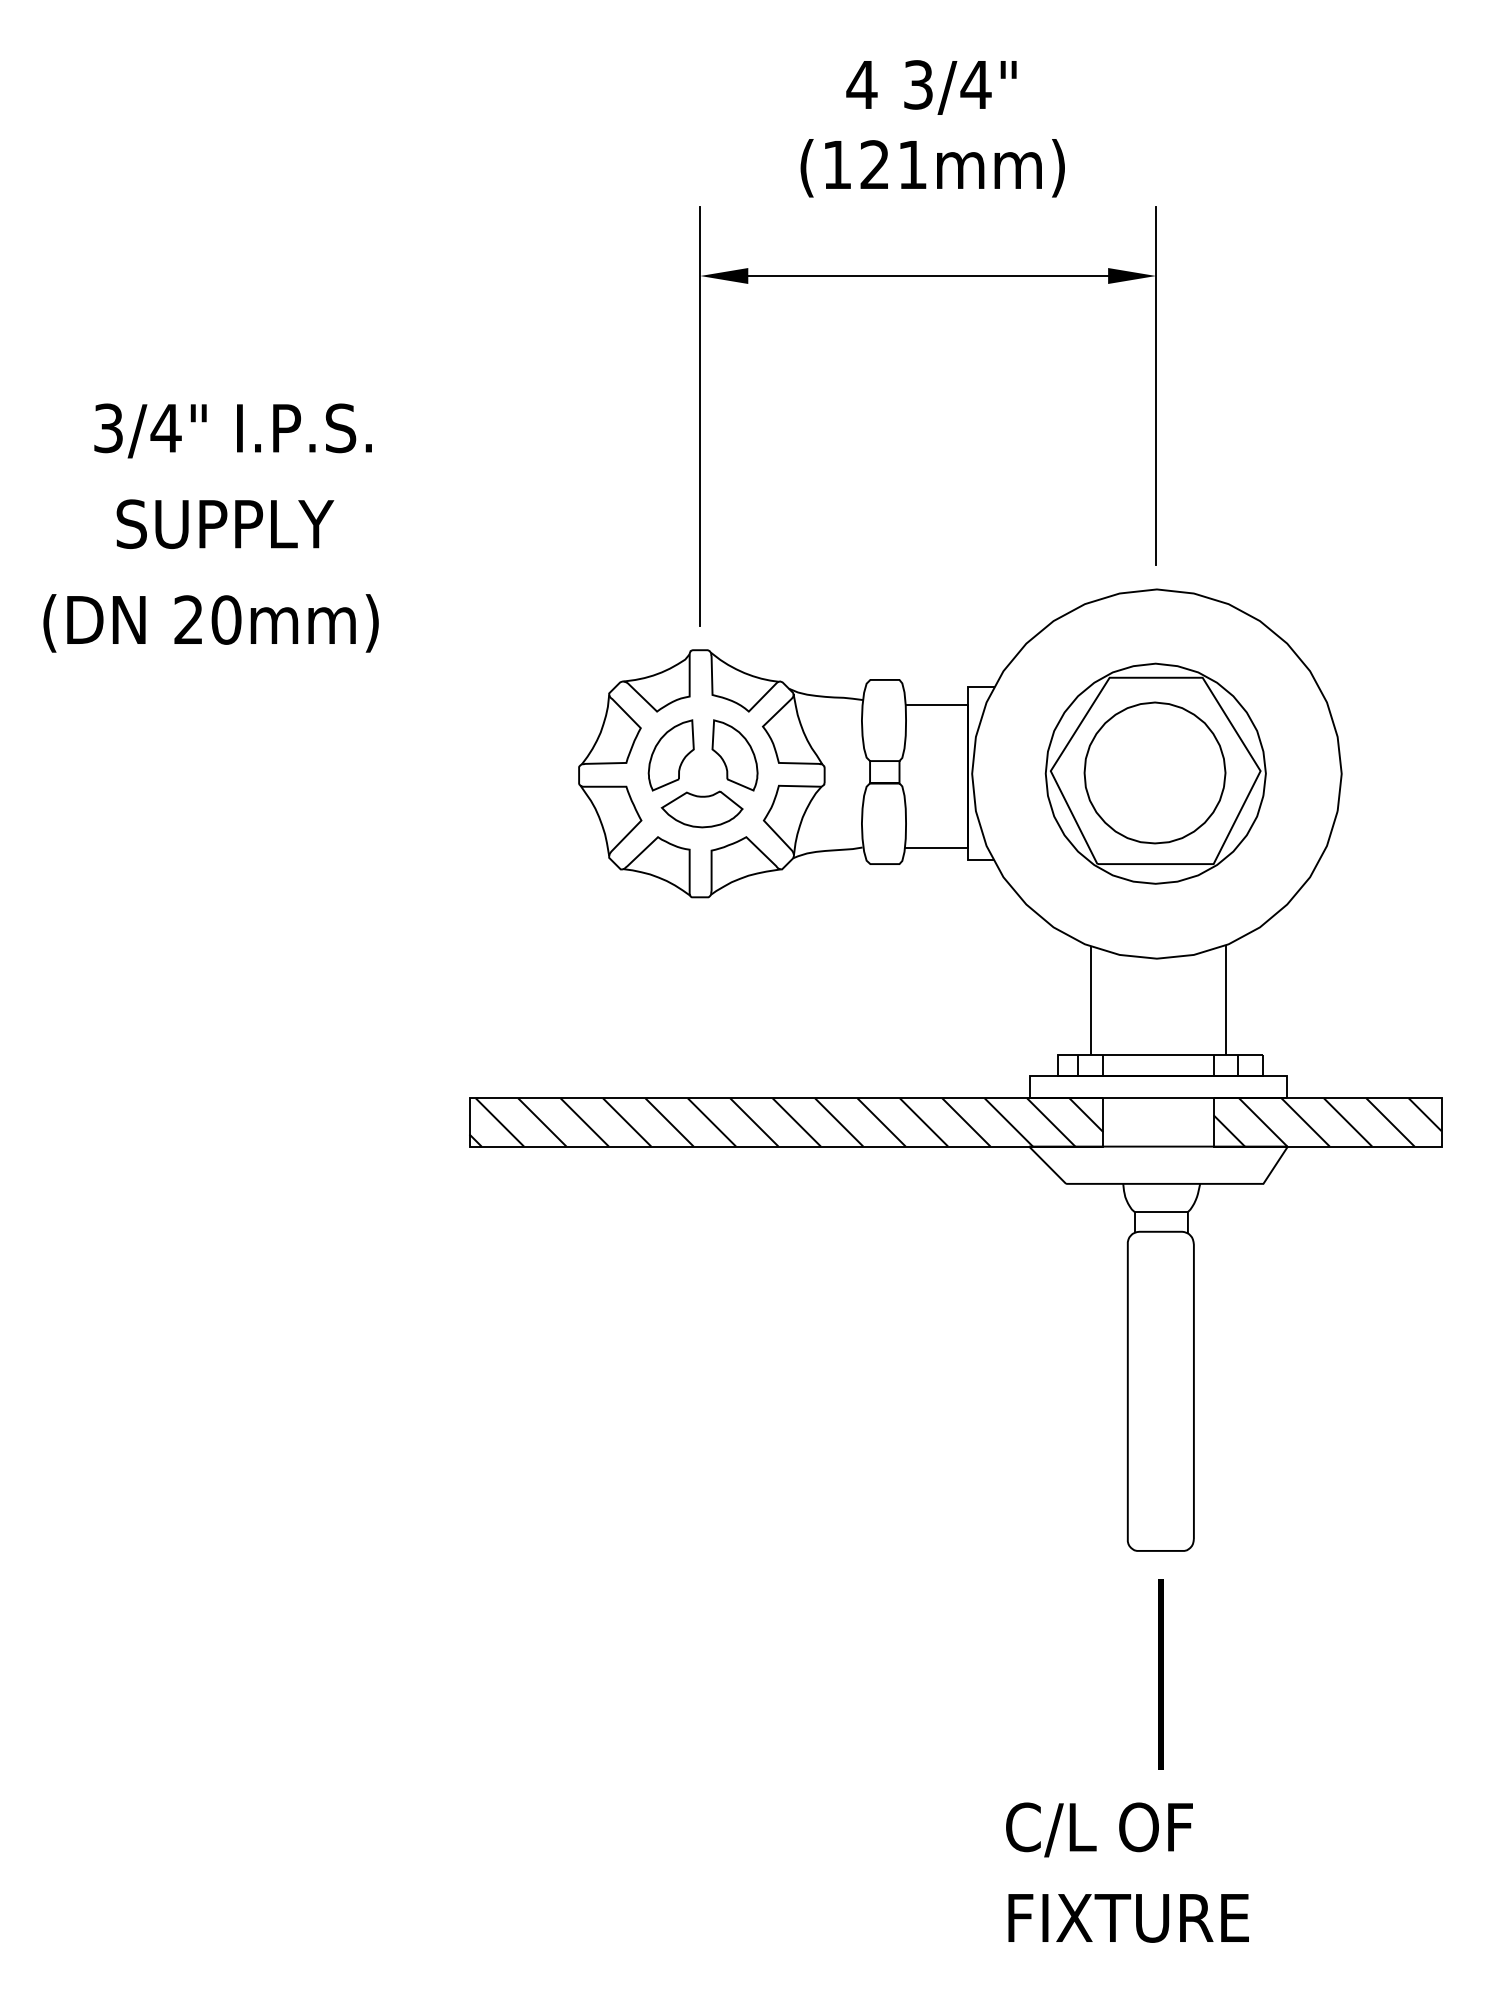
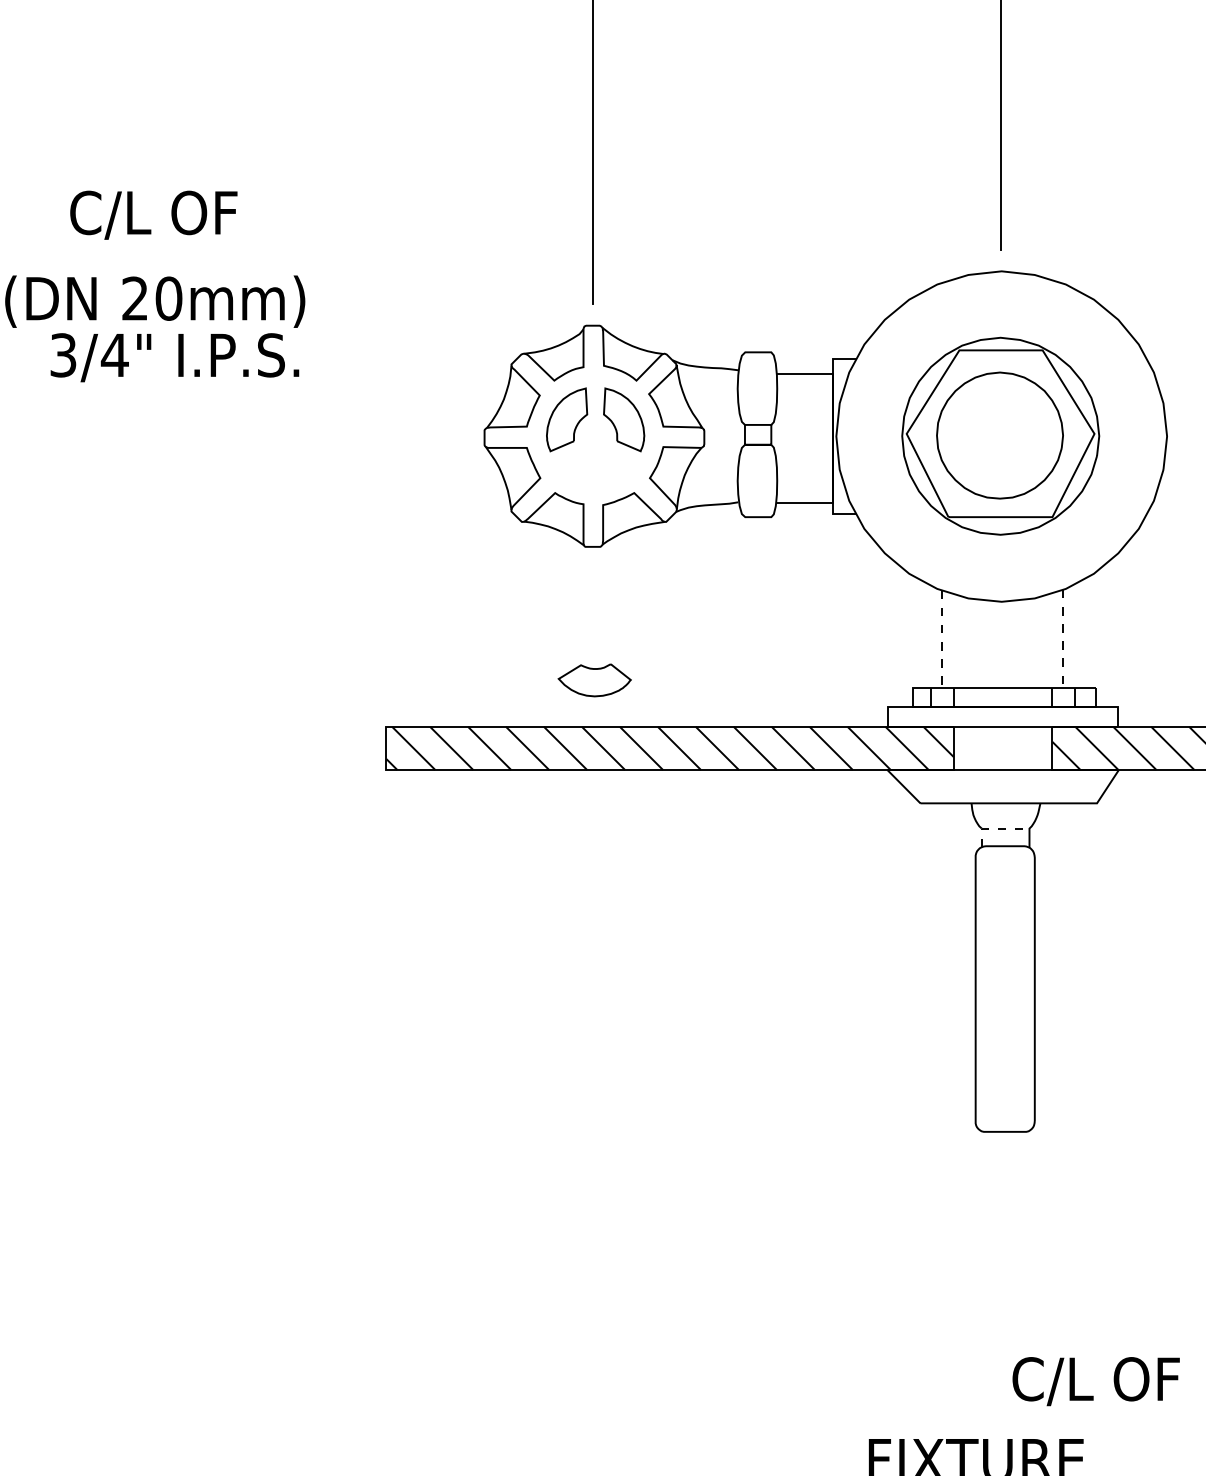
text: (232, 430) -> (174, 357), moved
text: (225, 526) -> (168, 214), SUPPLY -> C/L OF
part: (701, 809) -> (594, 680), moved
line: (1225, 999) -> (1063, 638), solid -> dashed
line: (1090, 1000) -> (942, 639), solid -> dashed
line: (1150, 1212) -> (995, 828), solid -> dashed
line: (1160, 1674) -> (1004, 1242), removed
text: (1099, 1829) -> (1096, 1381), moved

